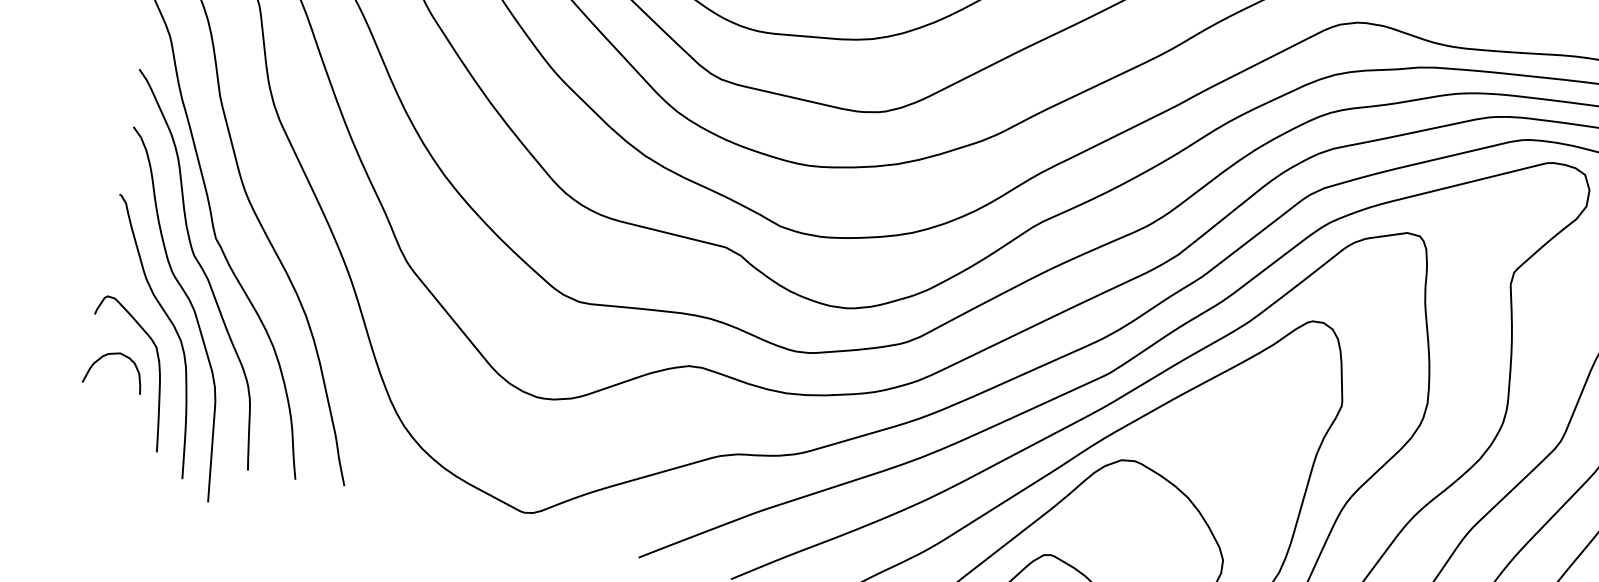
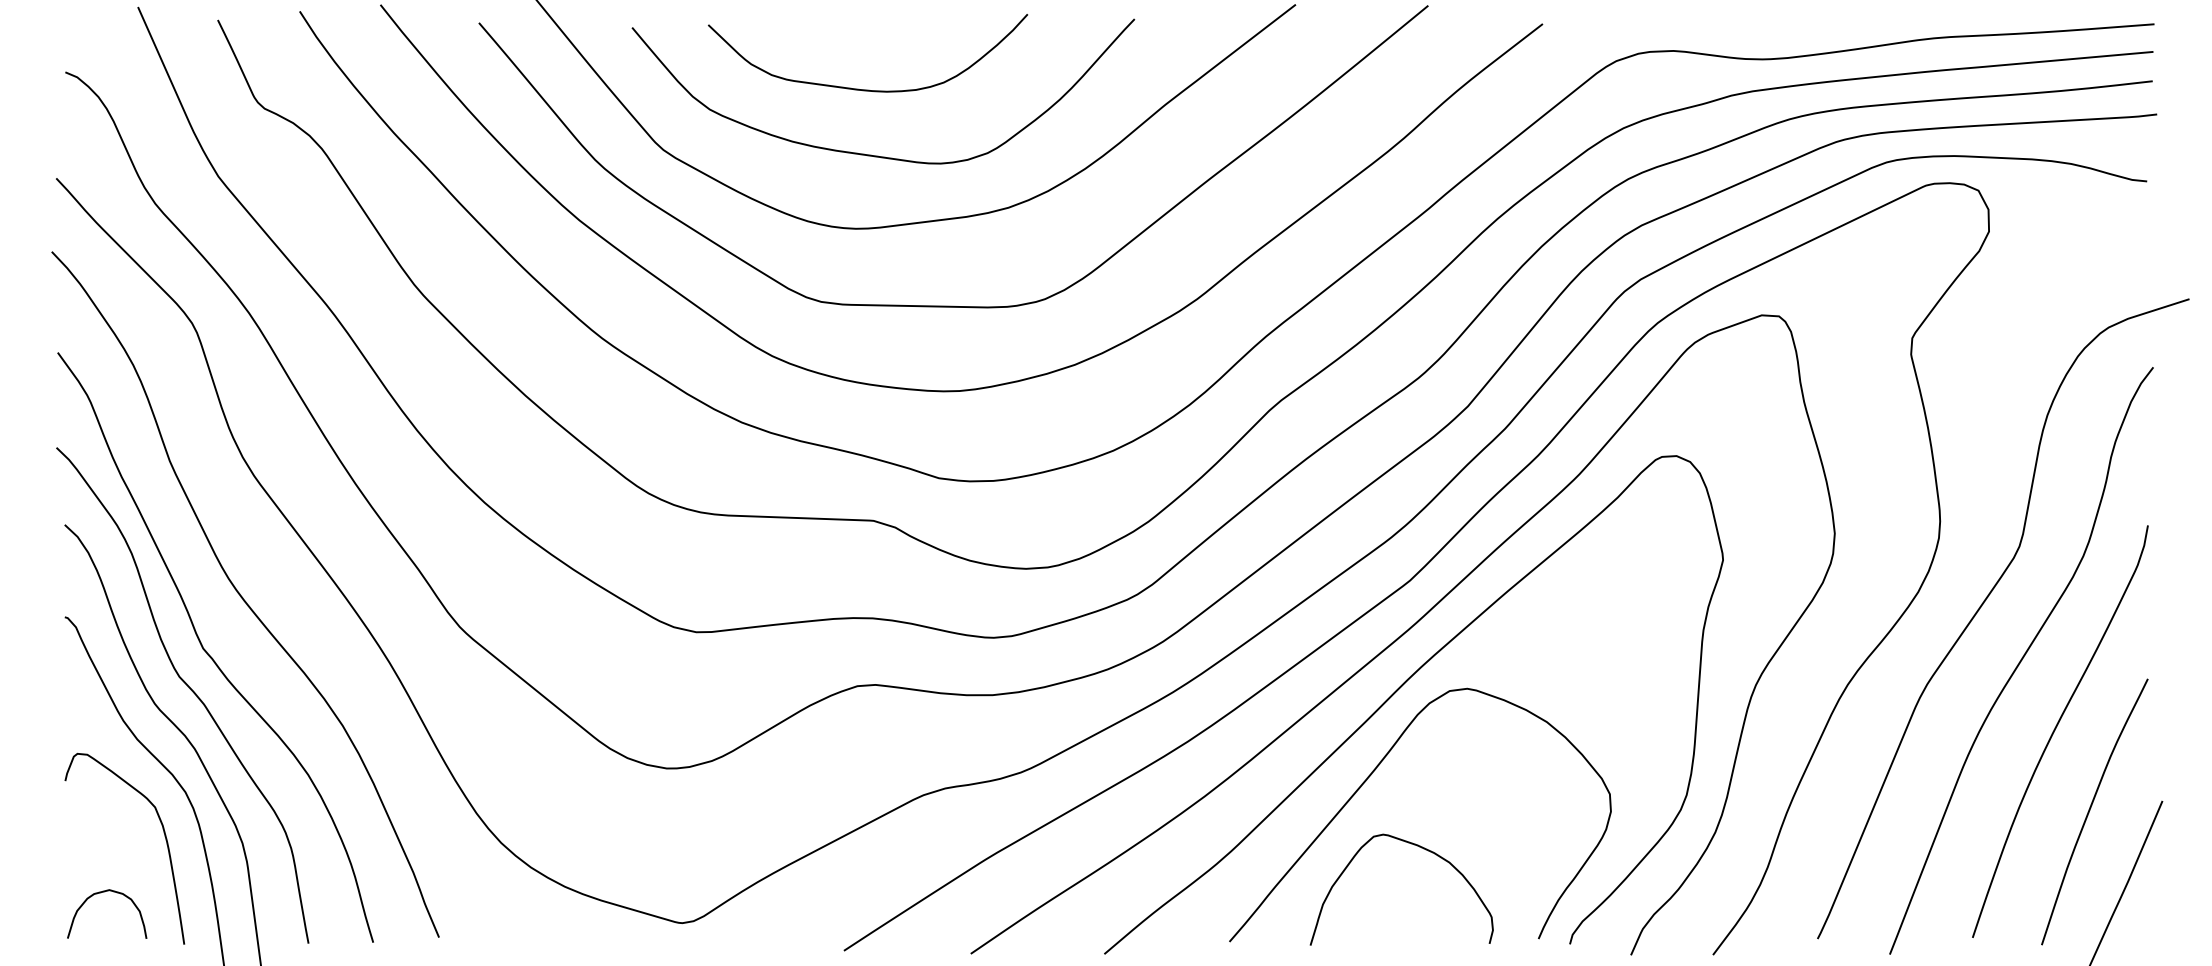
curve: (113, 354) -> (101, 893), moved

